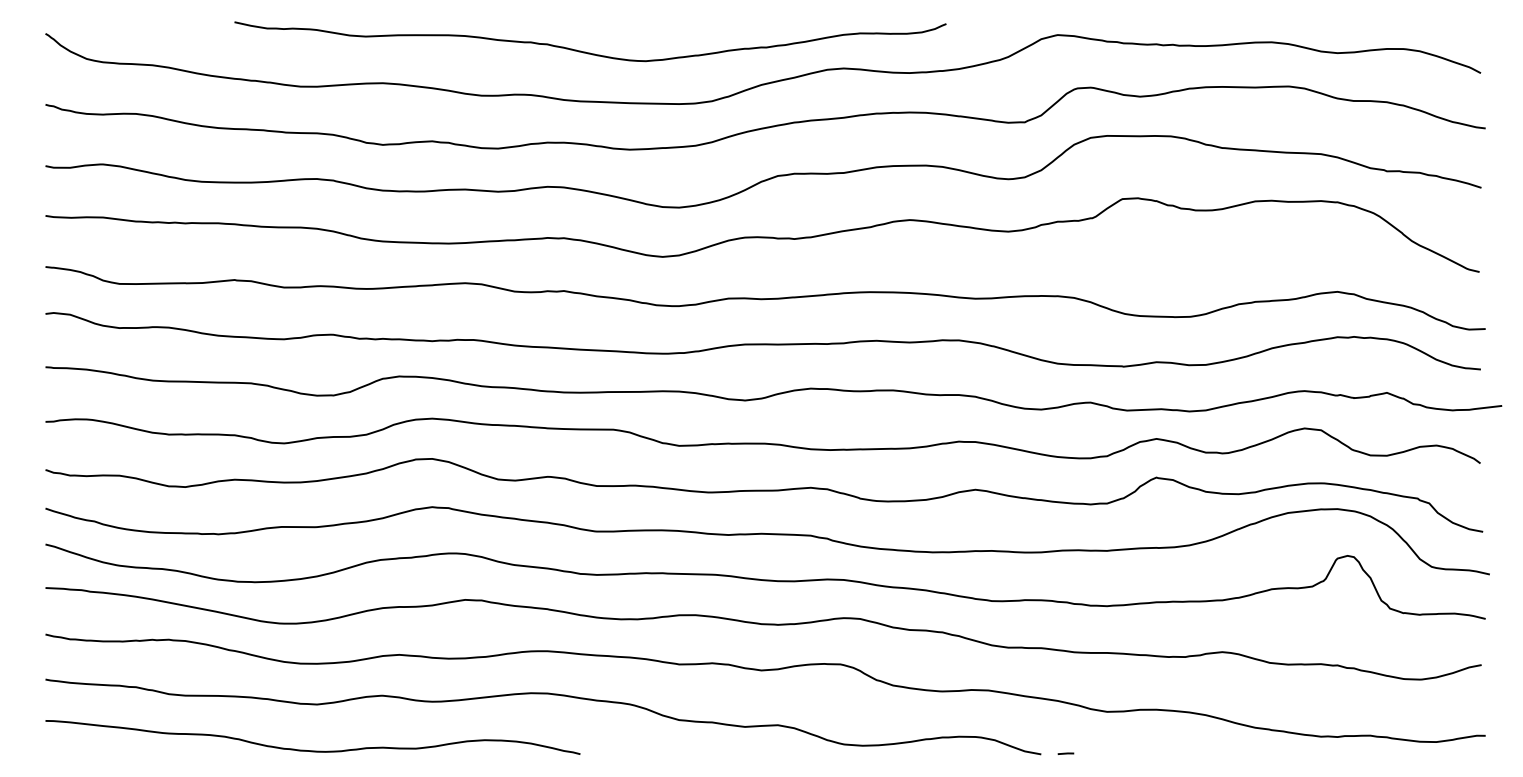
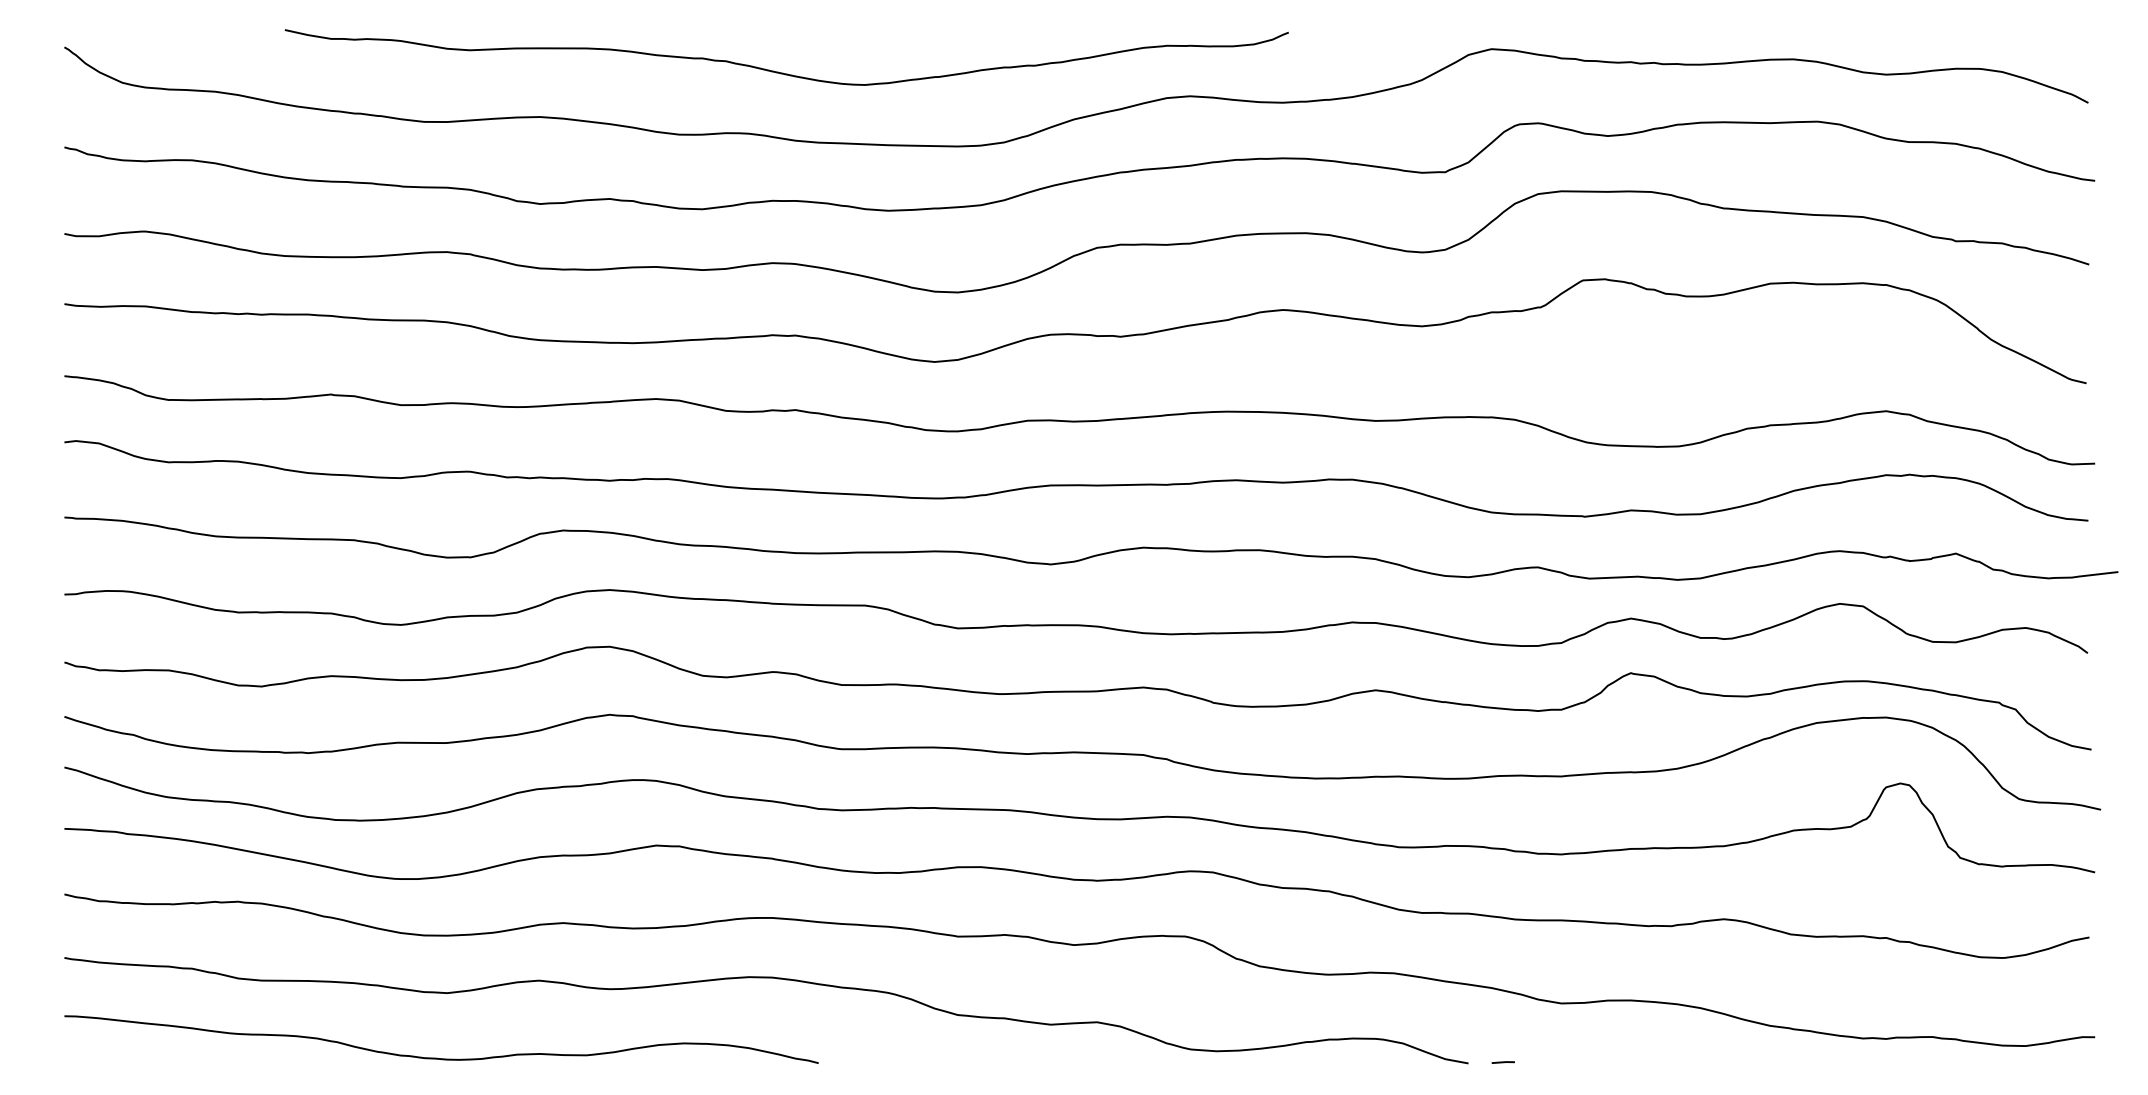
curve: (588, 52) -> (783, 72), moved

